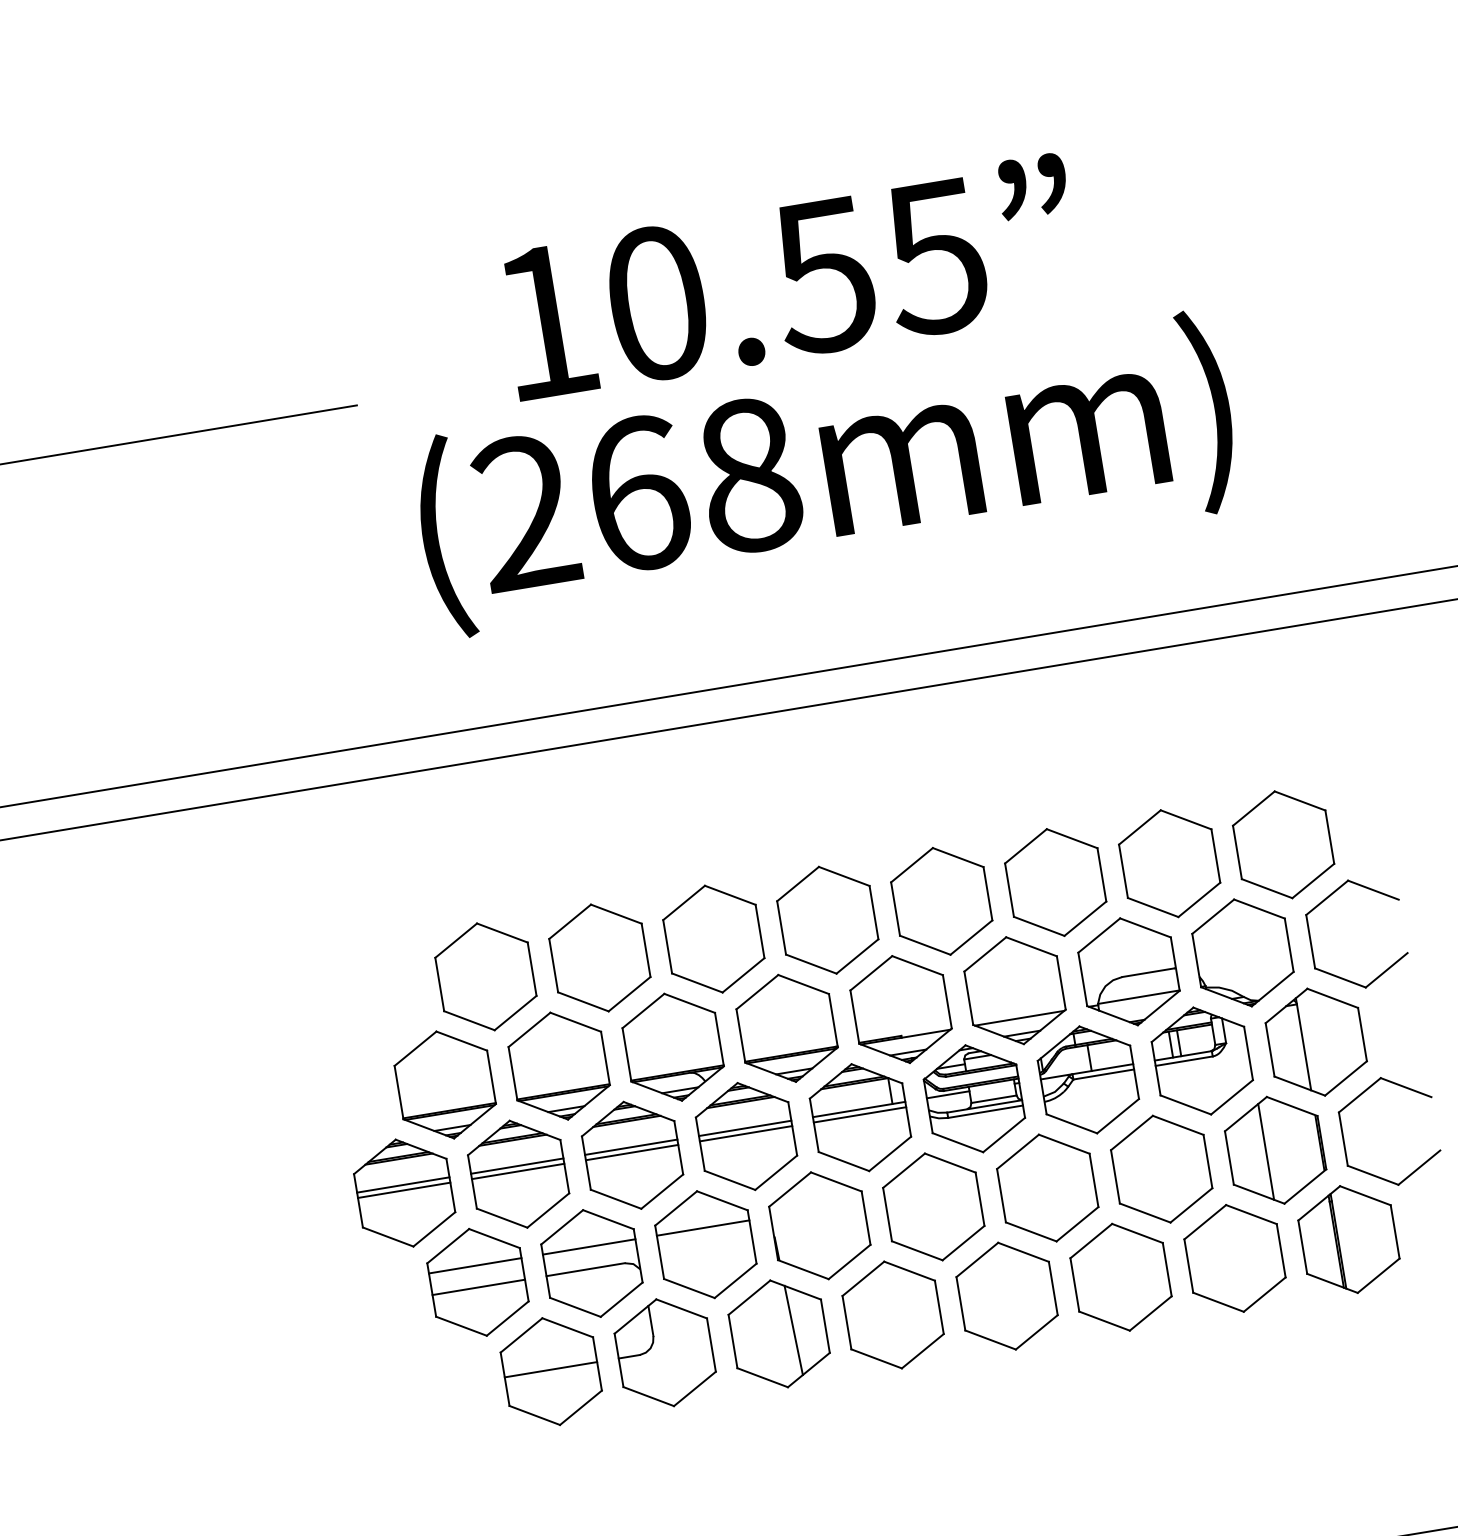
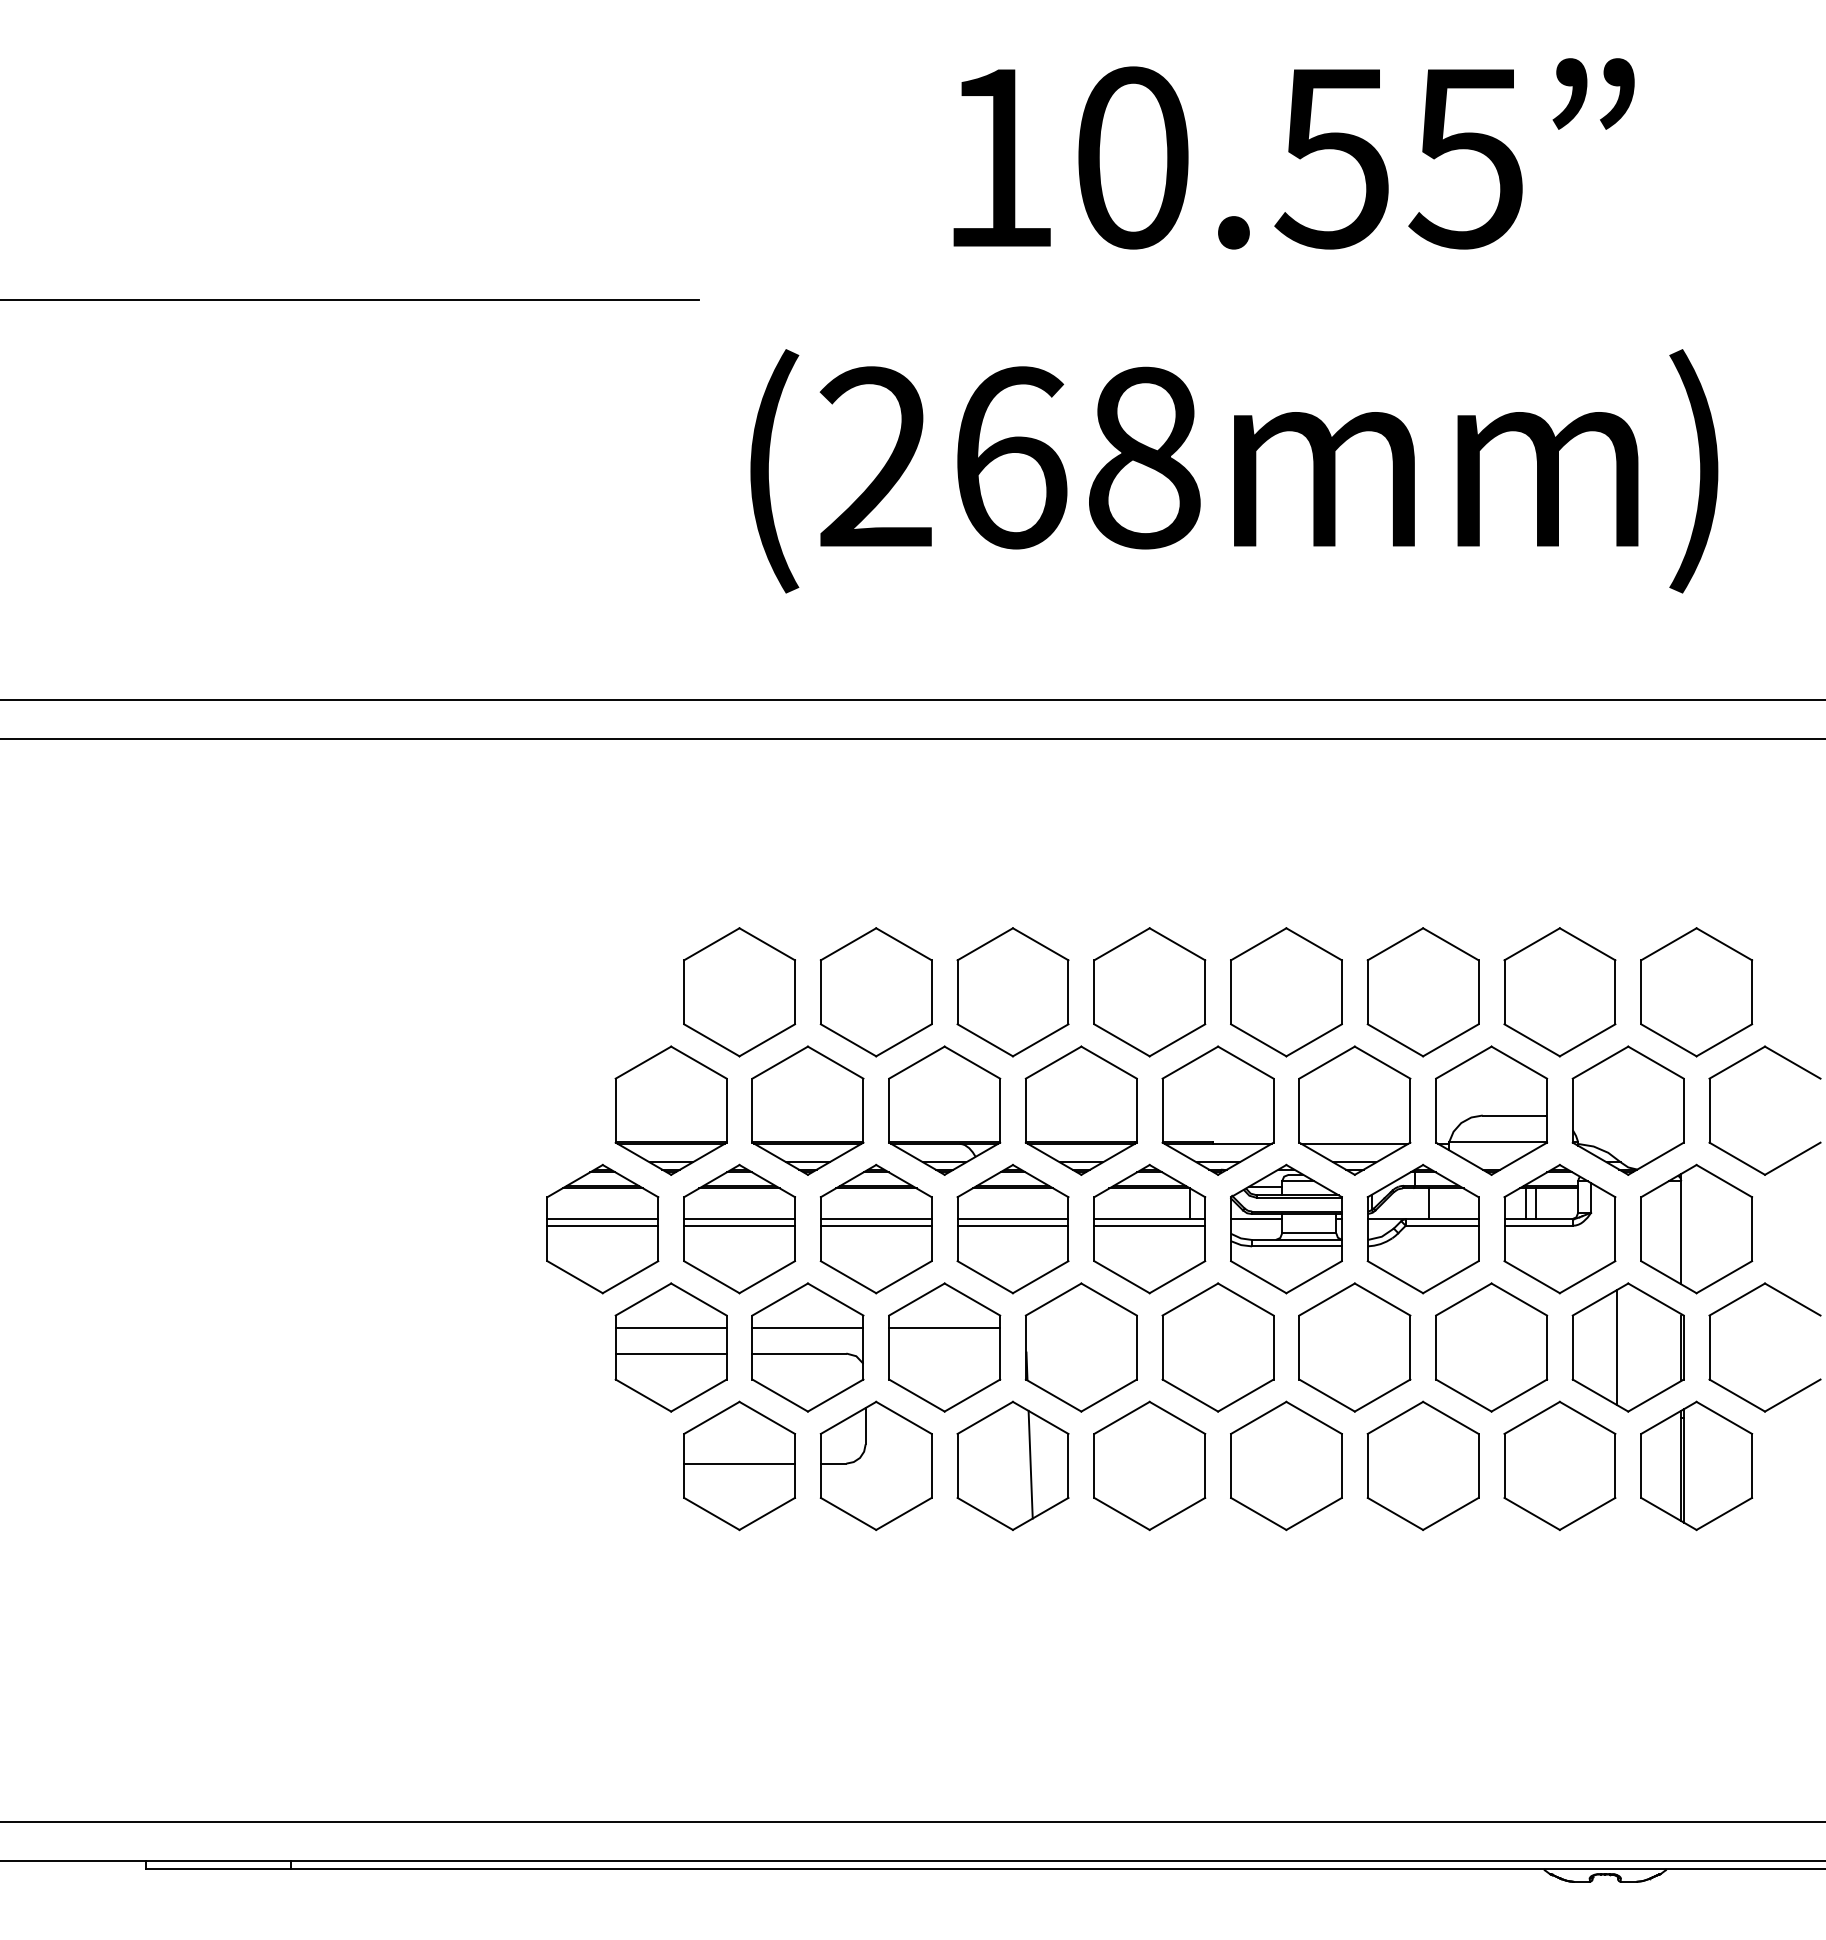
text: (790, 277) -> (1293, 153), moved

